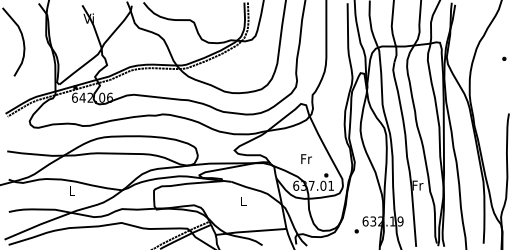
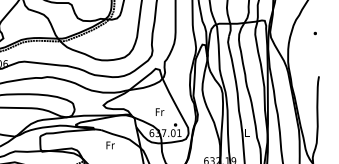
text: (417, 185) -> (247, 132), Fr -> L
text: (243, 201) -> (110, 145), L -> Fr

